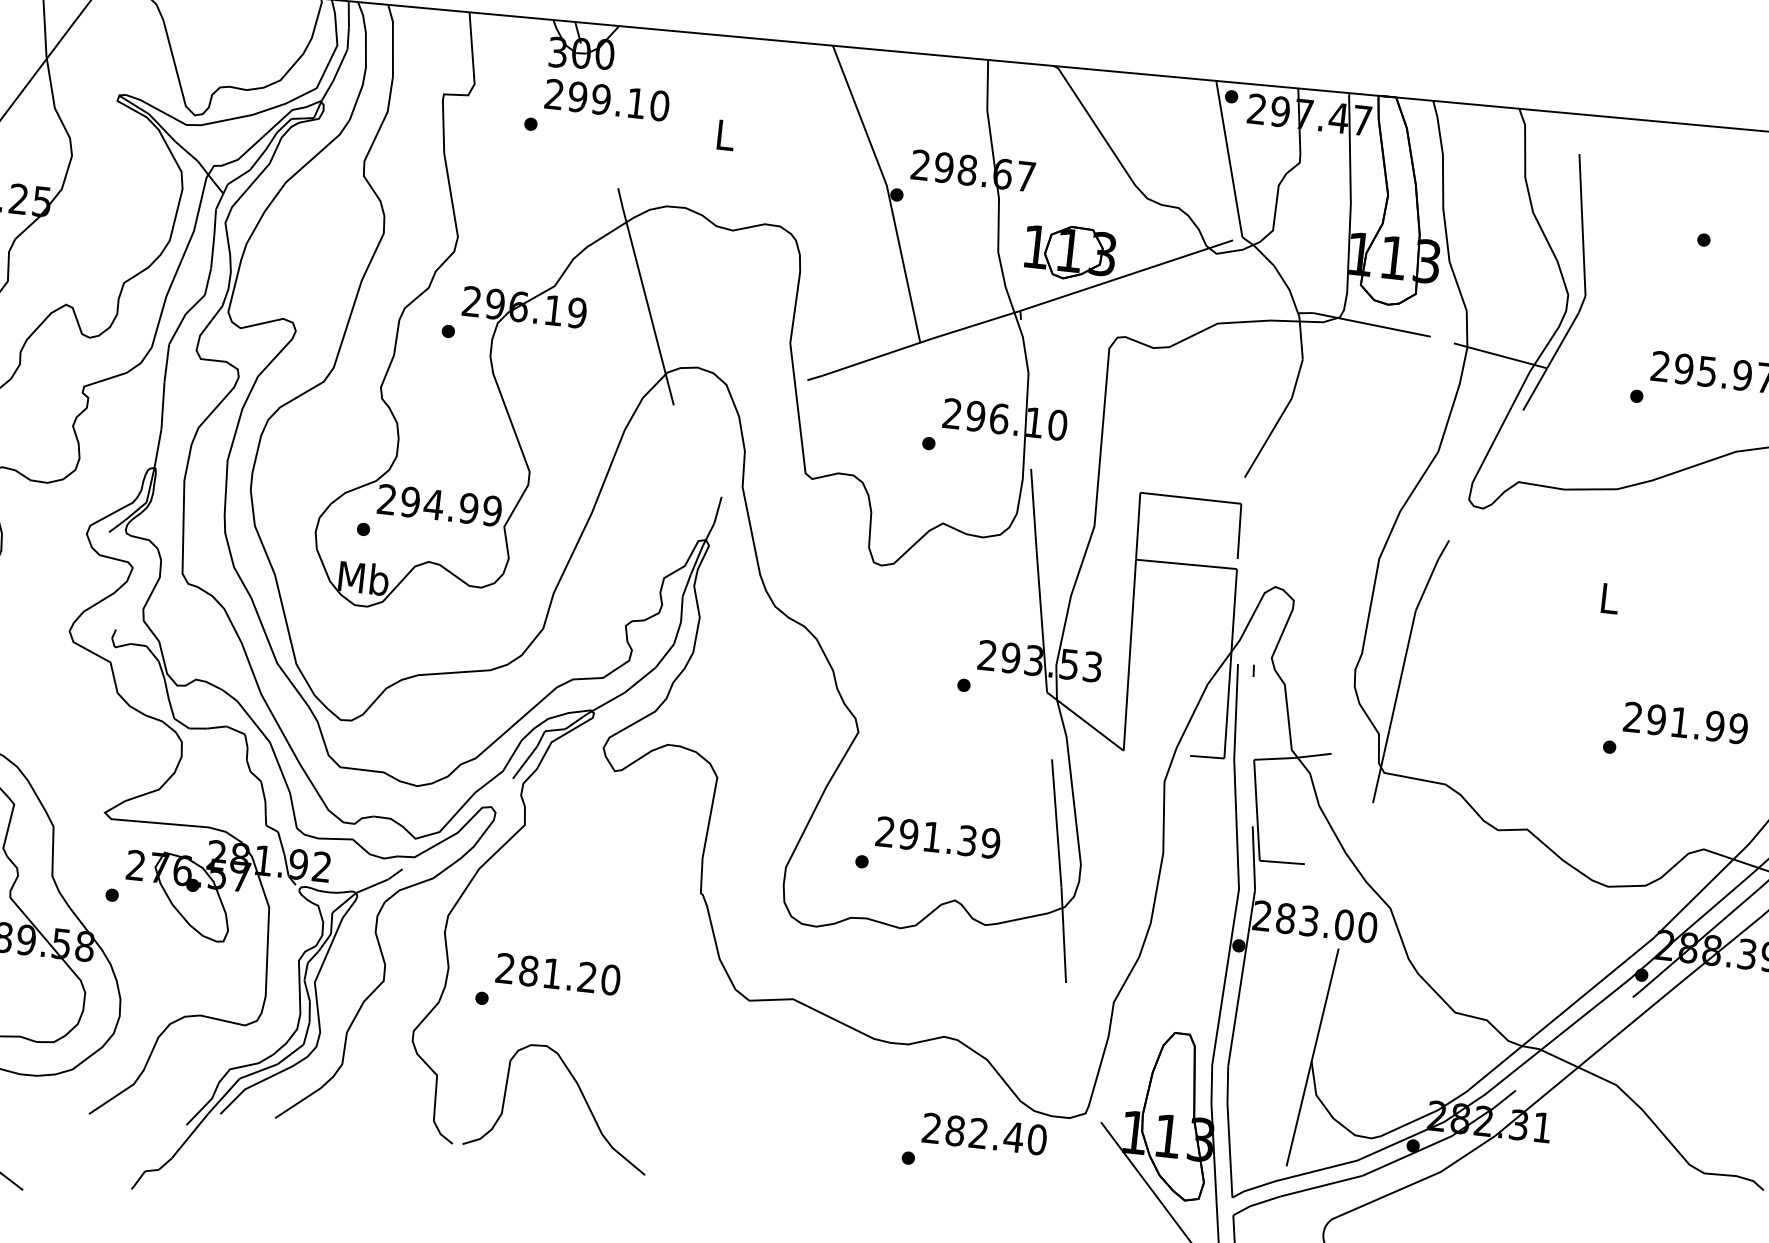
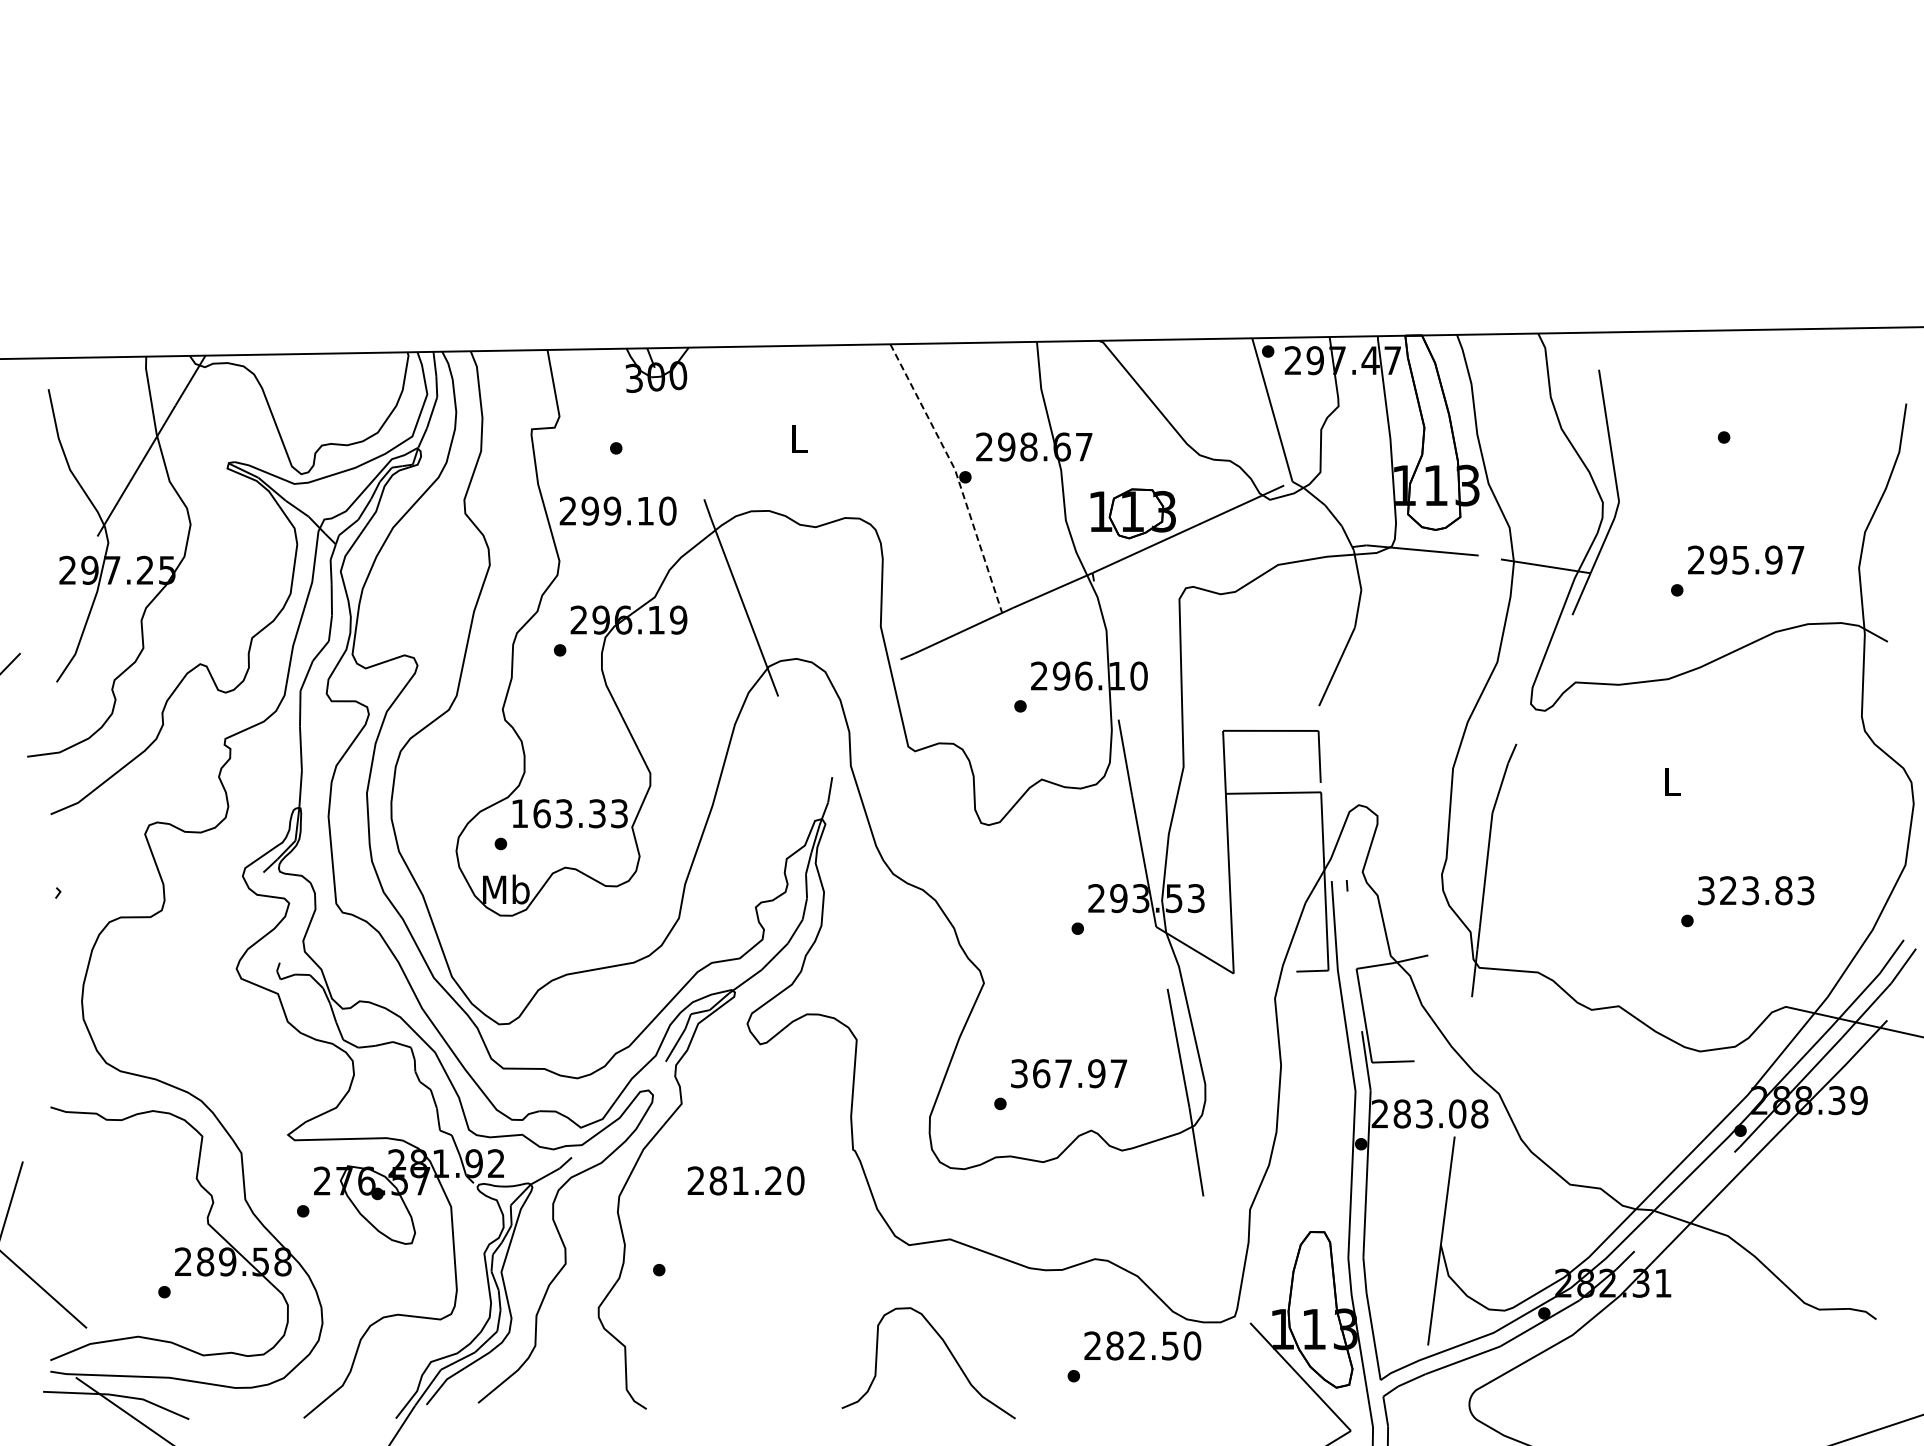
text: (606, 99) -> (617, 510), moved
line: (887, 191) -> (956, 474), solid -> dashed
text: (439, 505) -> (569, 813), 294.99 -> 163.33
text: (1686, 722) -> (1756, 890), 291.99 -> 323.83
text: (938, 837) -> (1069, 1073), 291.39 -> 367.97
text: (1367, 928) -> (1479, 1114), 283.00 -> 283.08
text: (557, 973) -> (745, 1180), moved
curve: (581, 1094) -> (947, 1349), moved
text: (1014, 1136) -> (1170, 1345), 282.40 -> 282.50

